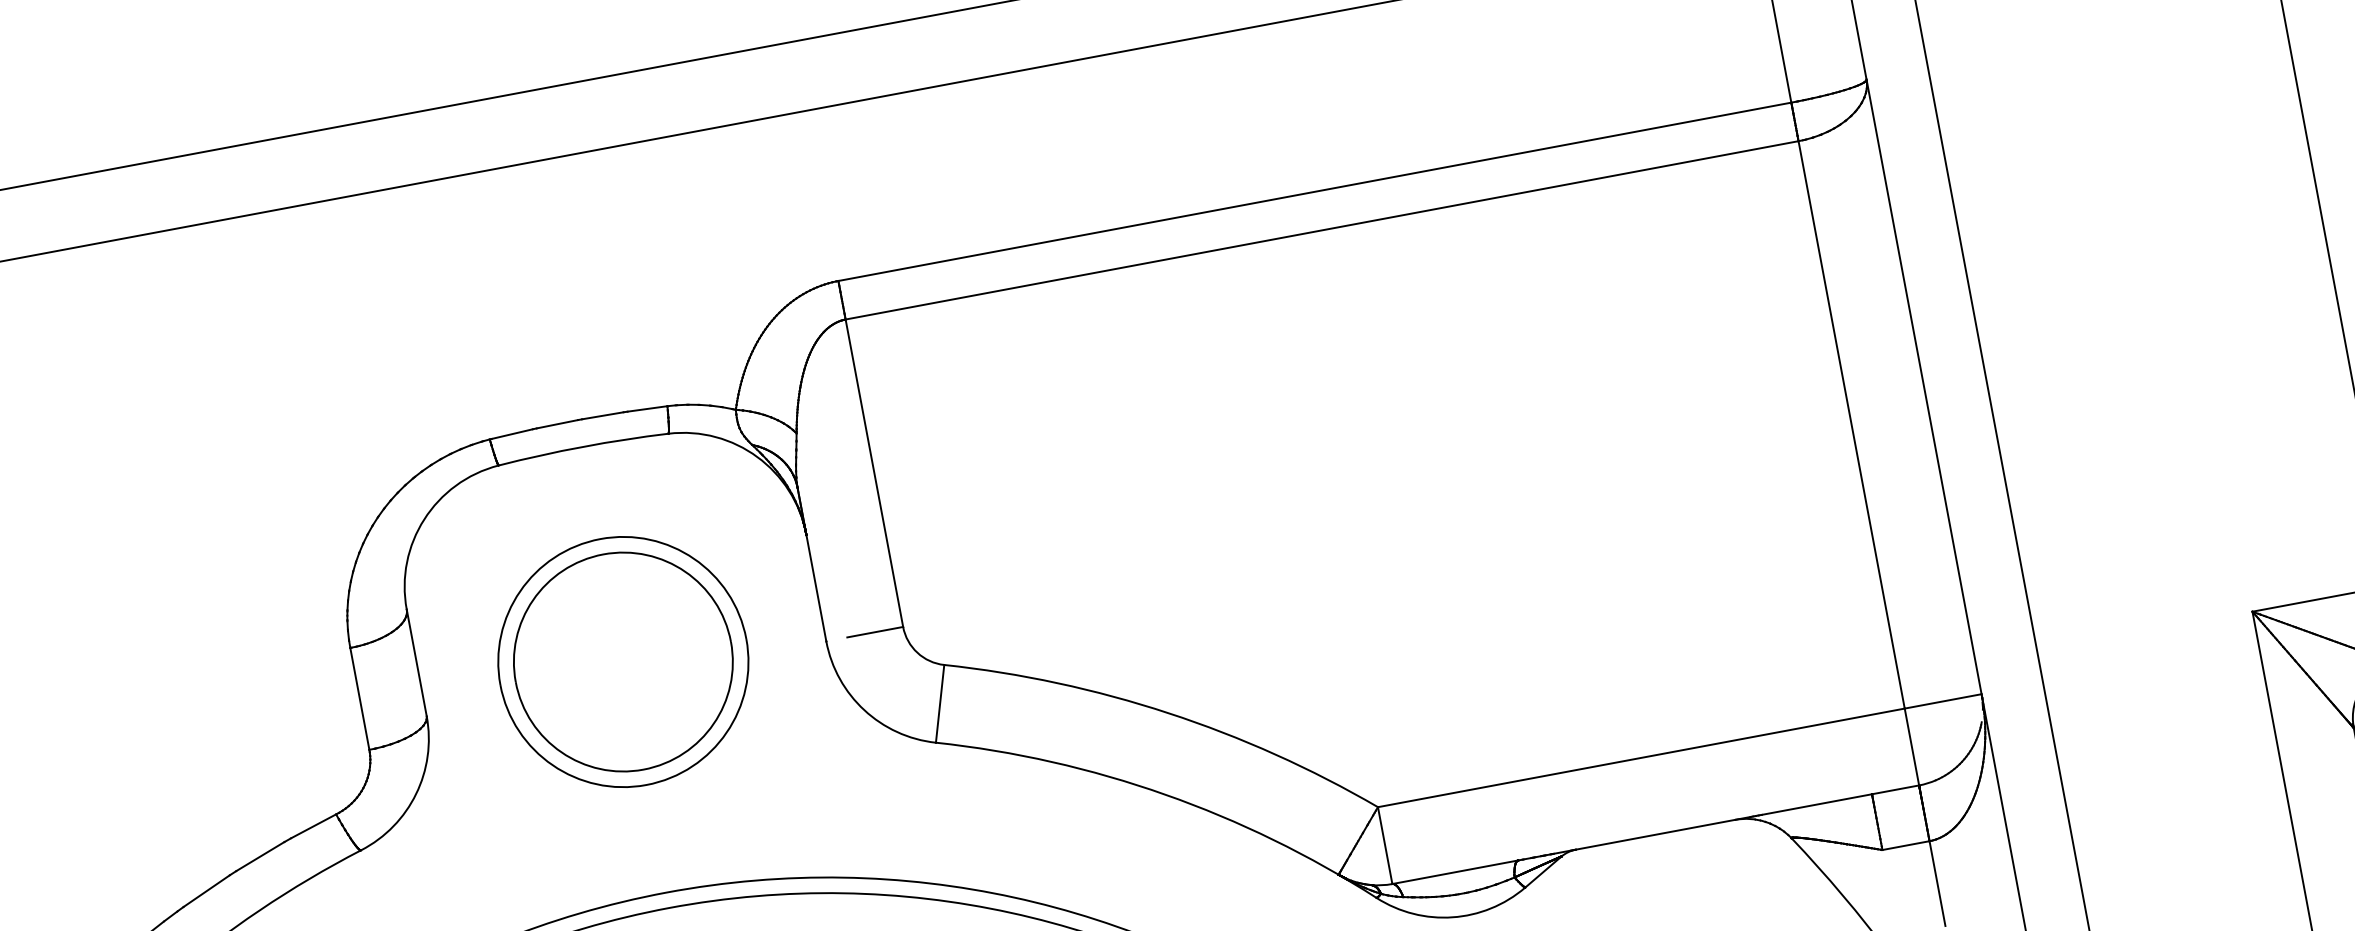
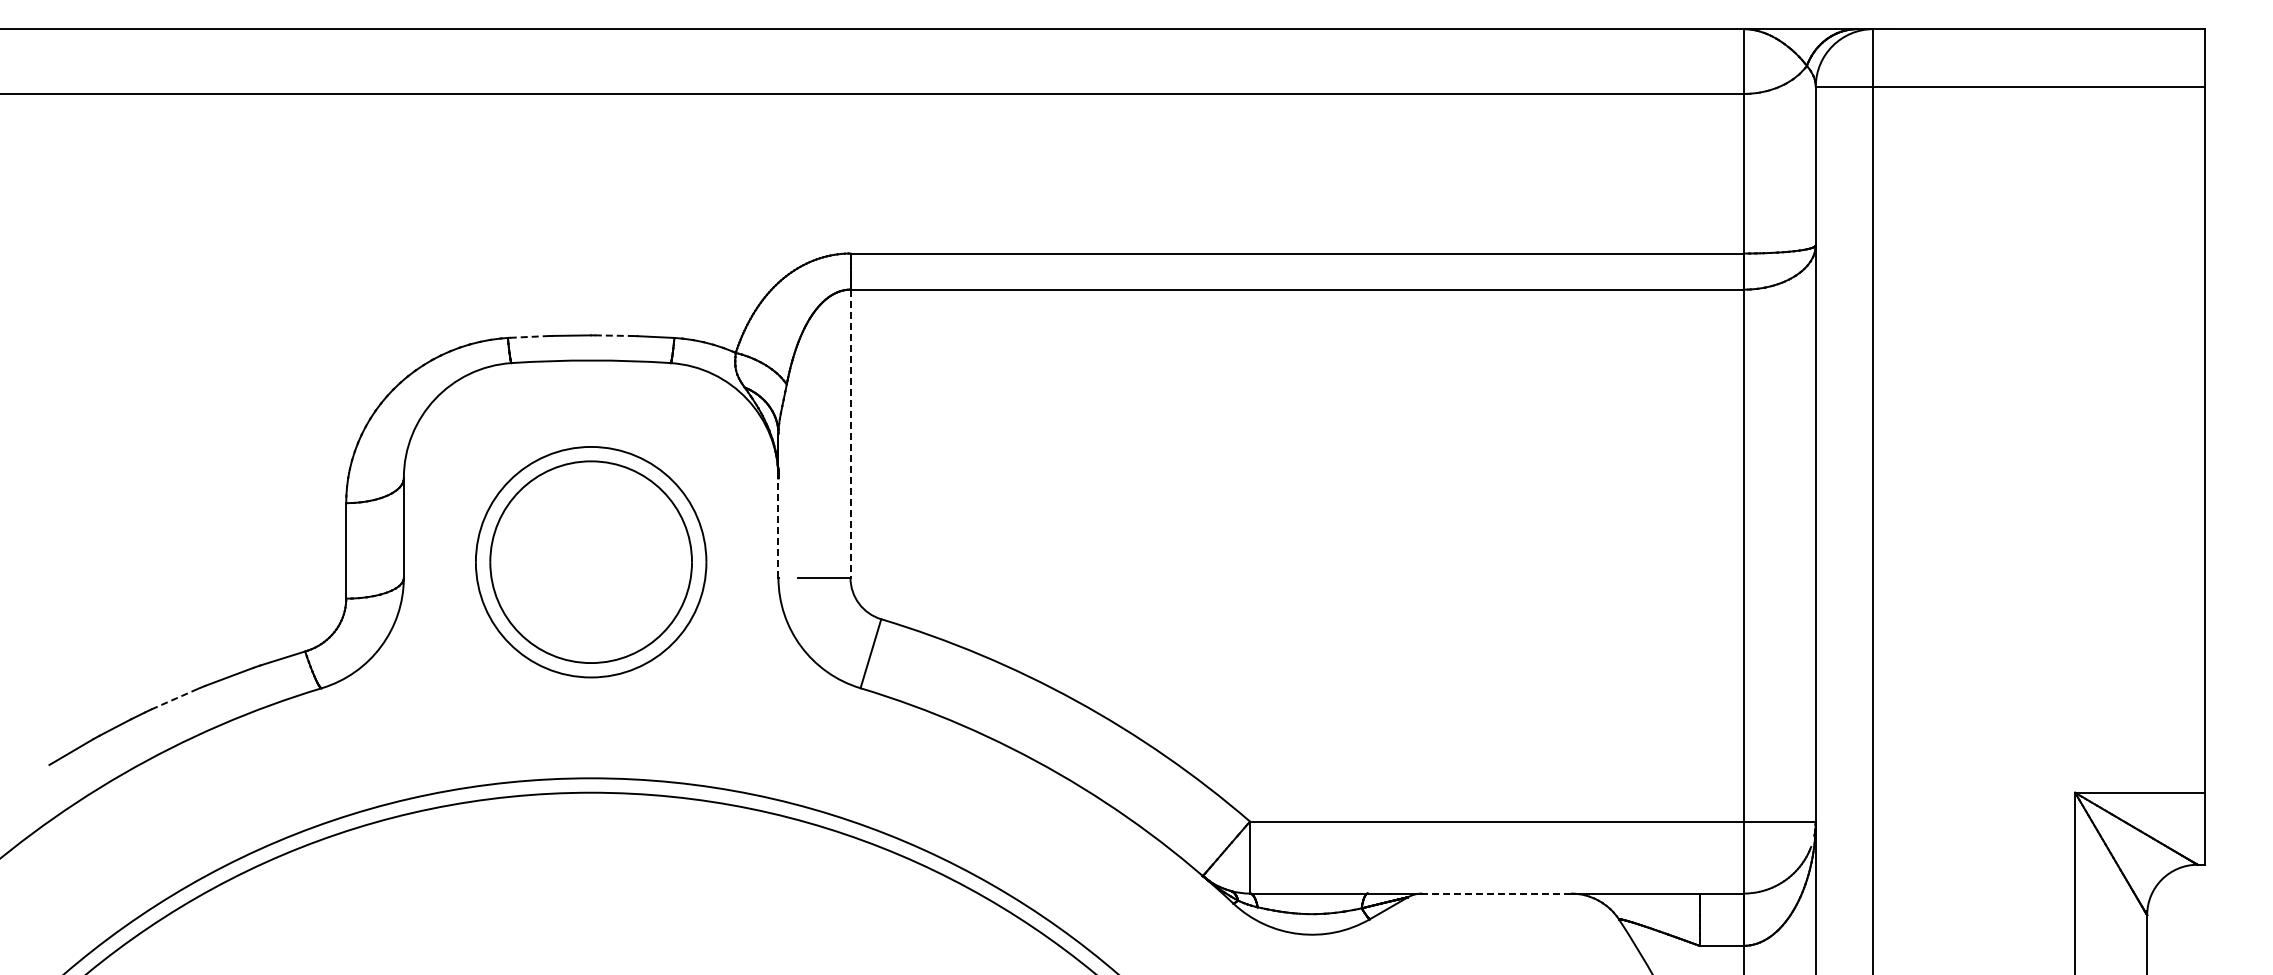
line: (603, 415) -> (614, 335), solid -> dashed
line: (512, 433) -> (529, 336), solid -> dashed
line: (874, 474) -> (850, 434), solid -> dashed
line: (816, 587) -> (778, 527), solid -> dashed
line: (1655, 834) -> (1496, 893), solid -> dashed
line: (206, 891) -> (174, 699), solid -> dashed

